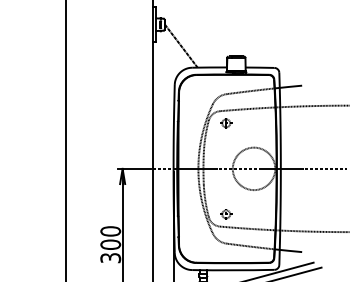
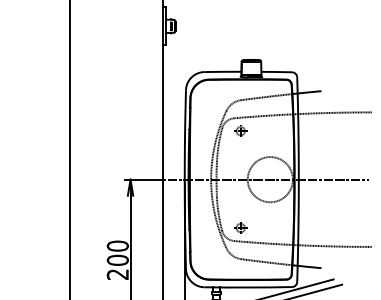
line: (180, 45) -> (192, 48), removed
text: (110, 258) -> (117, 274), 300 -> 200

